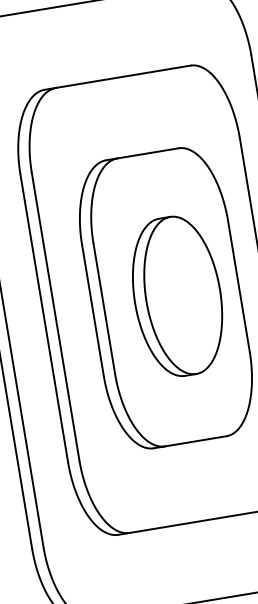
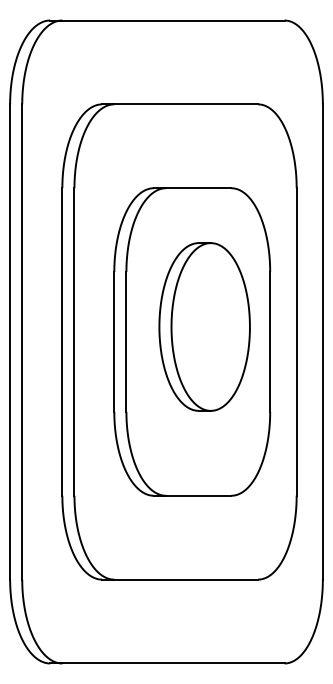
part: (177, 295) -> (204, 326), moved

